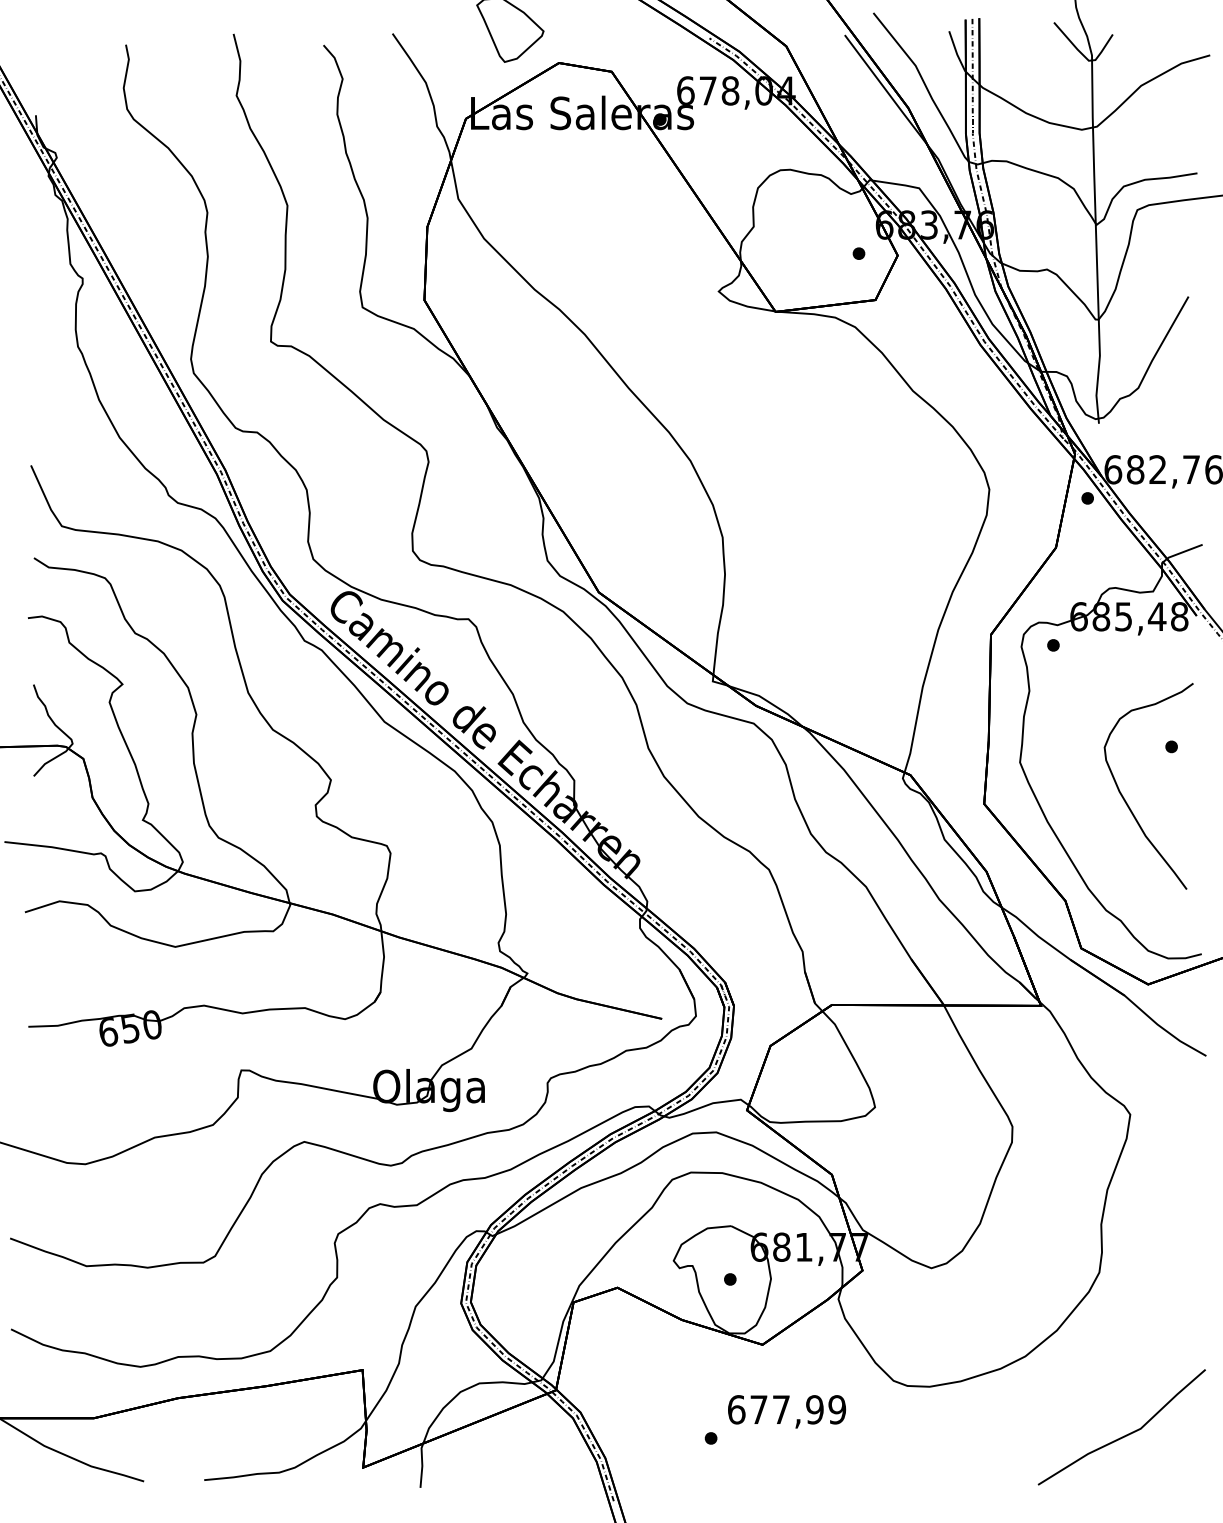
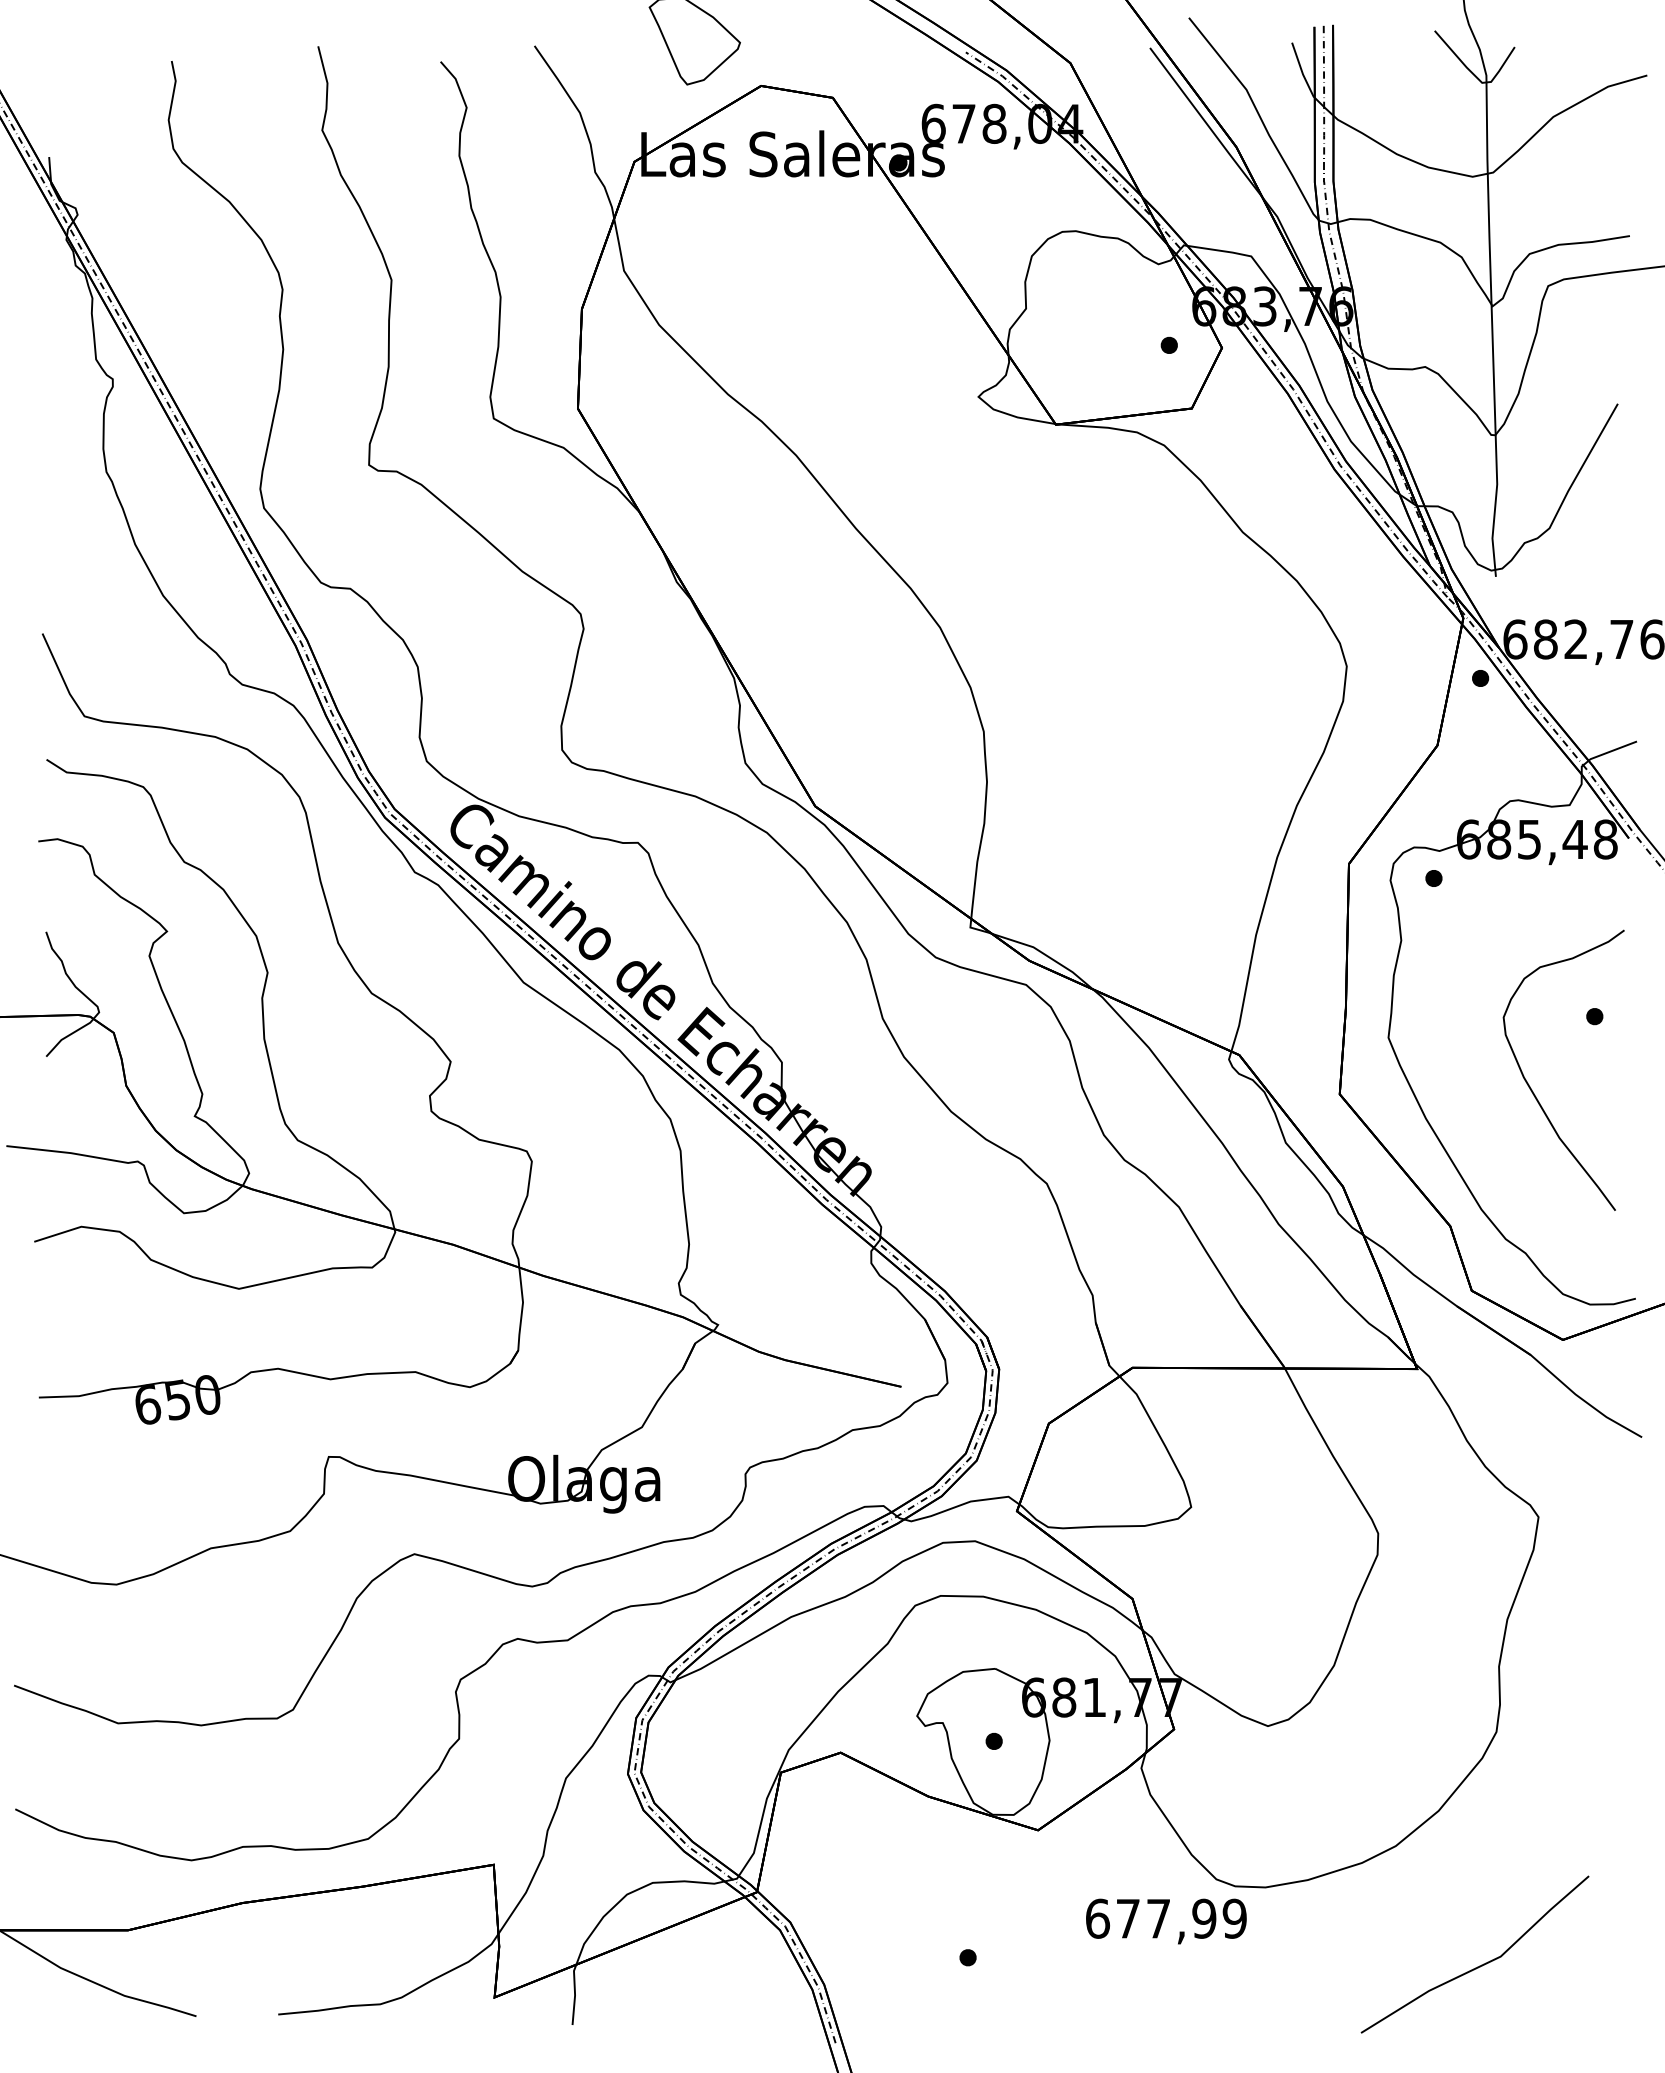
text: (787, 1411) -> (1166, 1921), moved
line: (1125, 1435) -> (1479, 1965), moved

